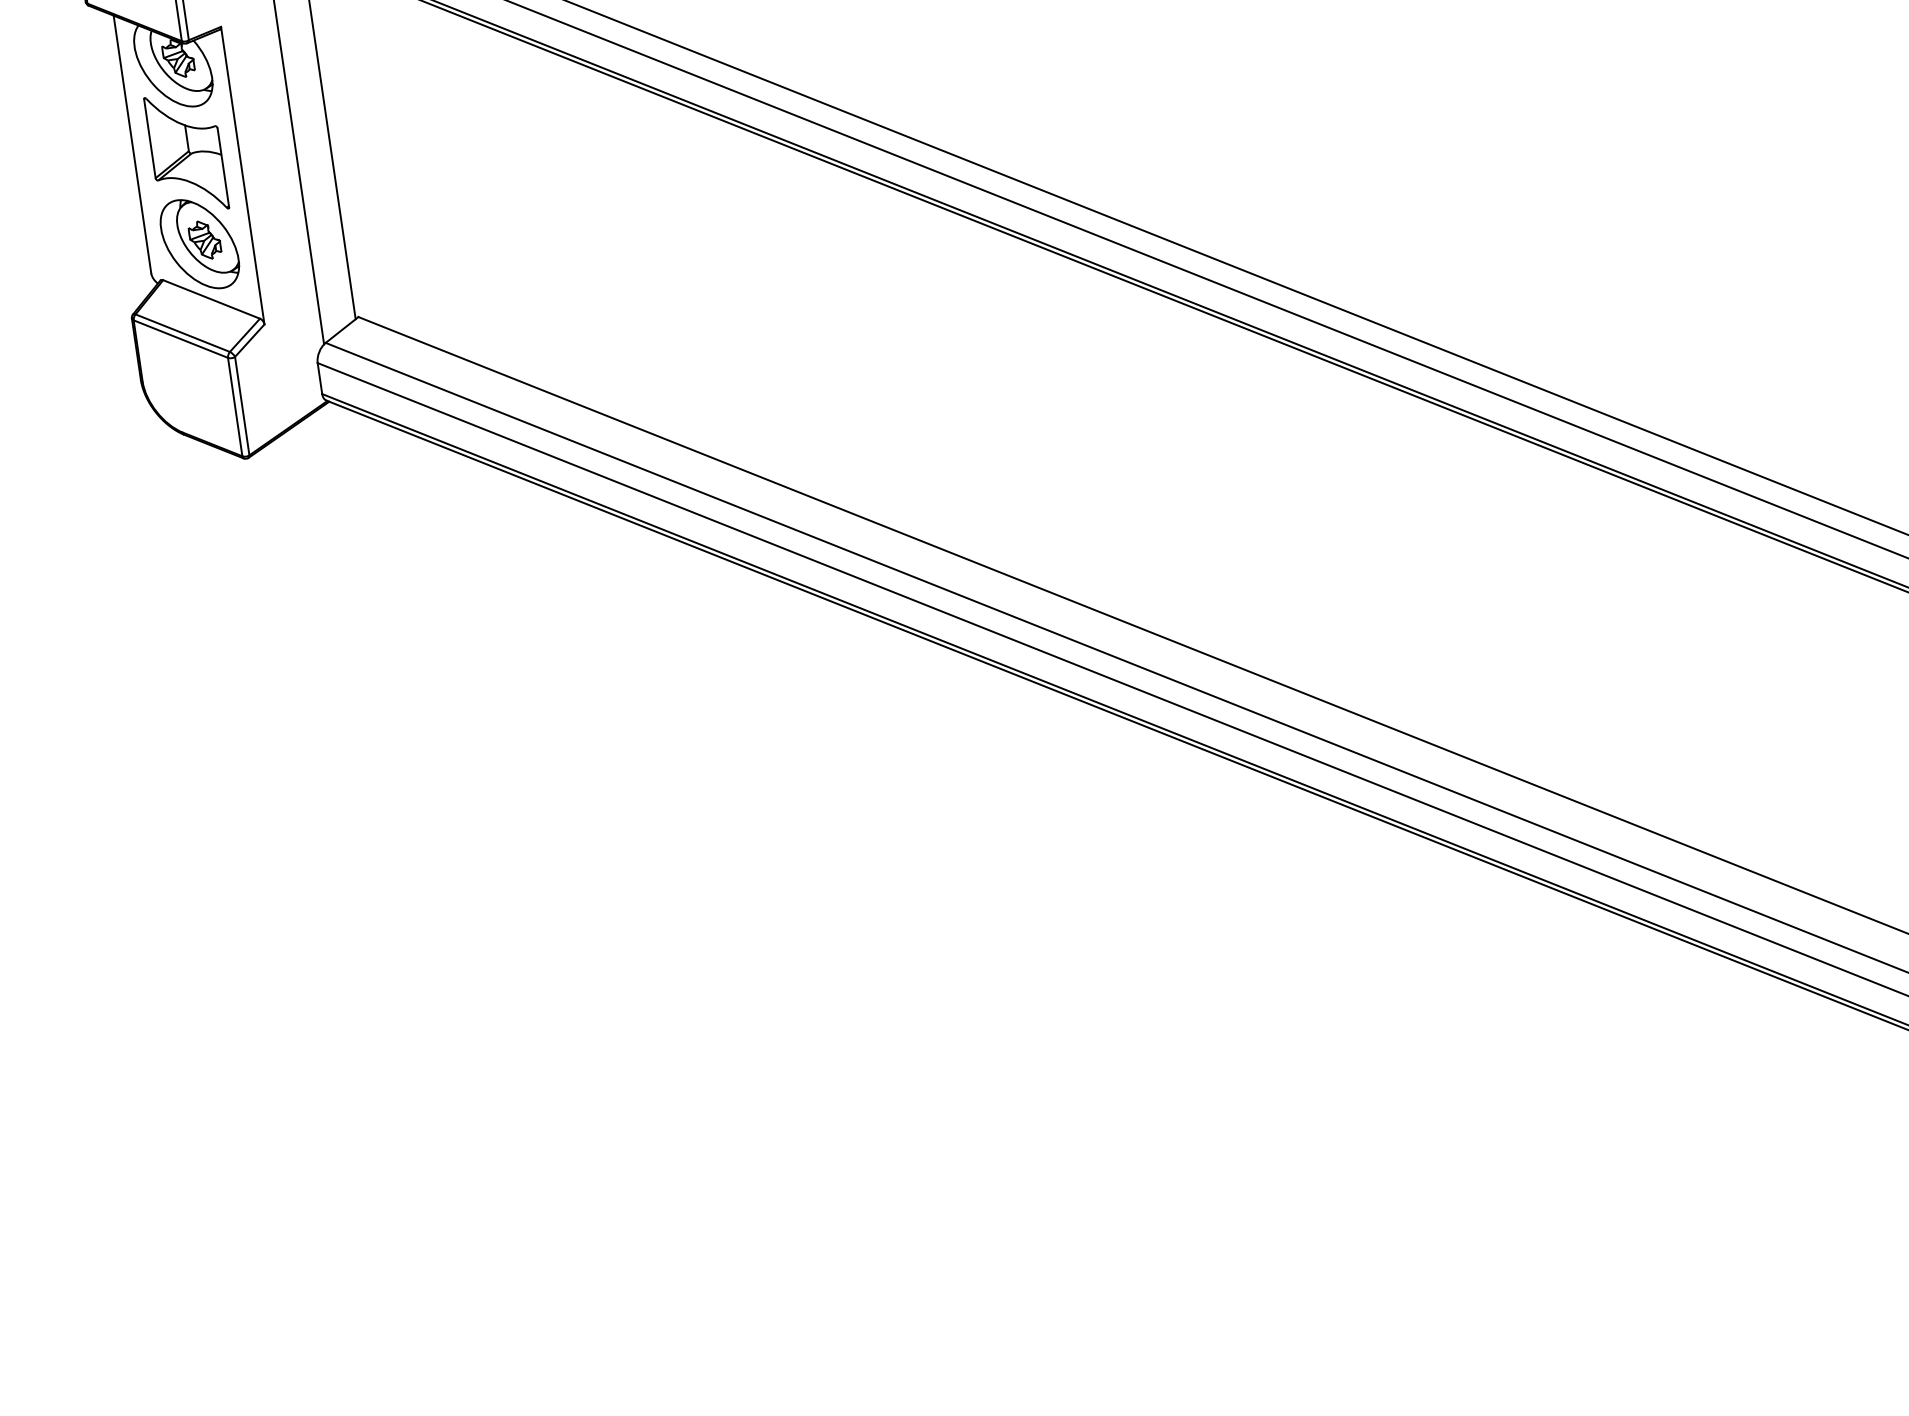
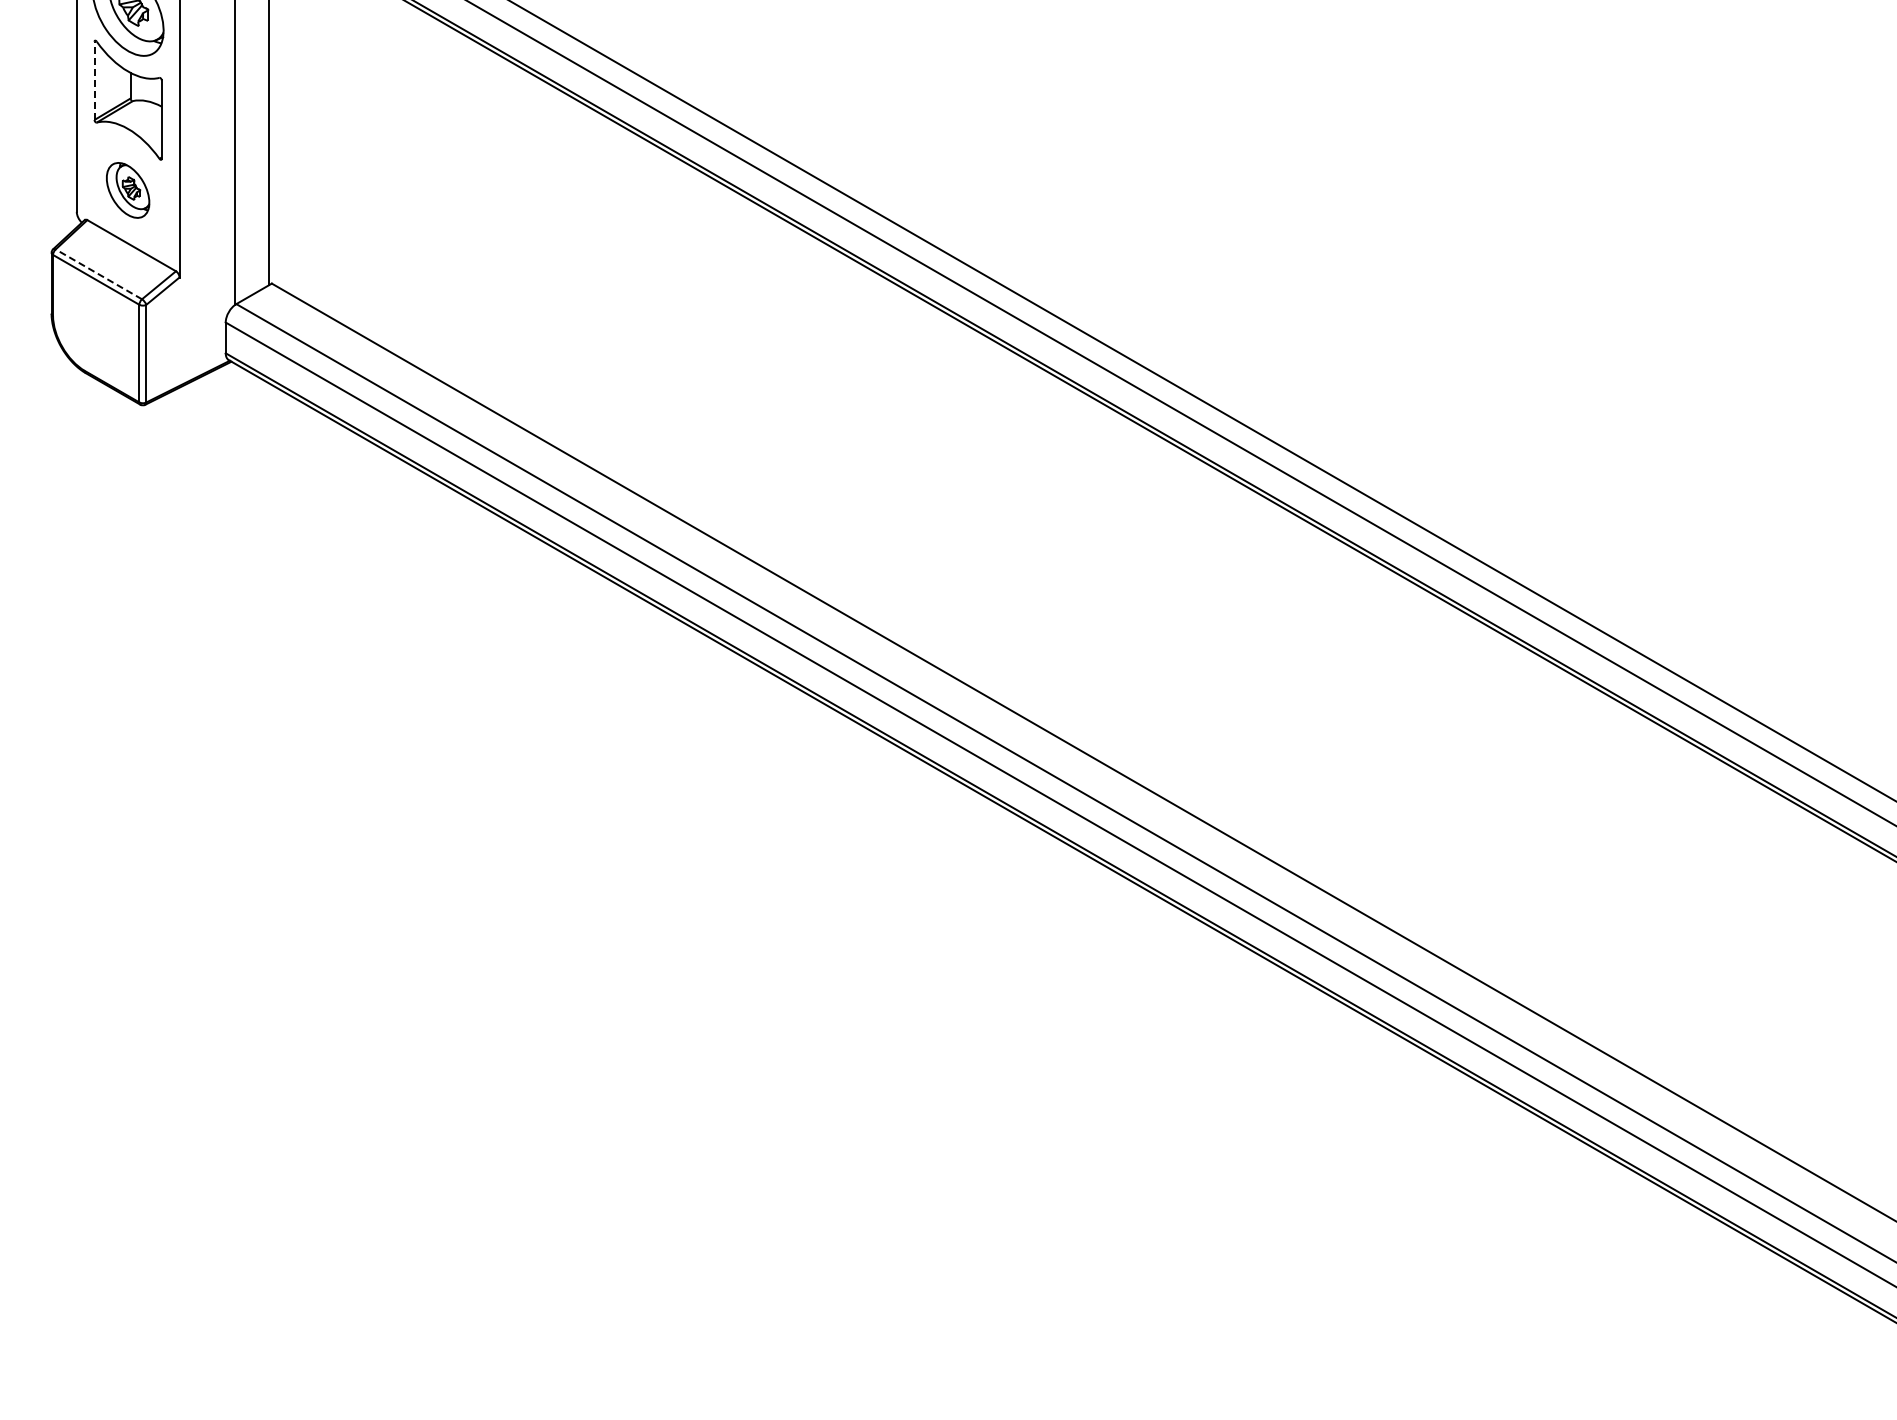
line: (149, 138) -> (94, 80), solid -> dashed
part: (199, 244) -> (127, 190), size x0.6
line: (182, 333) -> (98, 274), solid -> dashed

